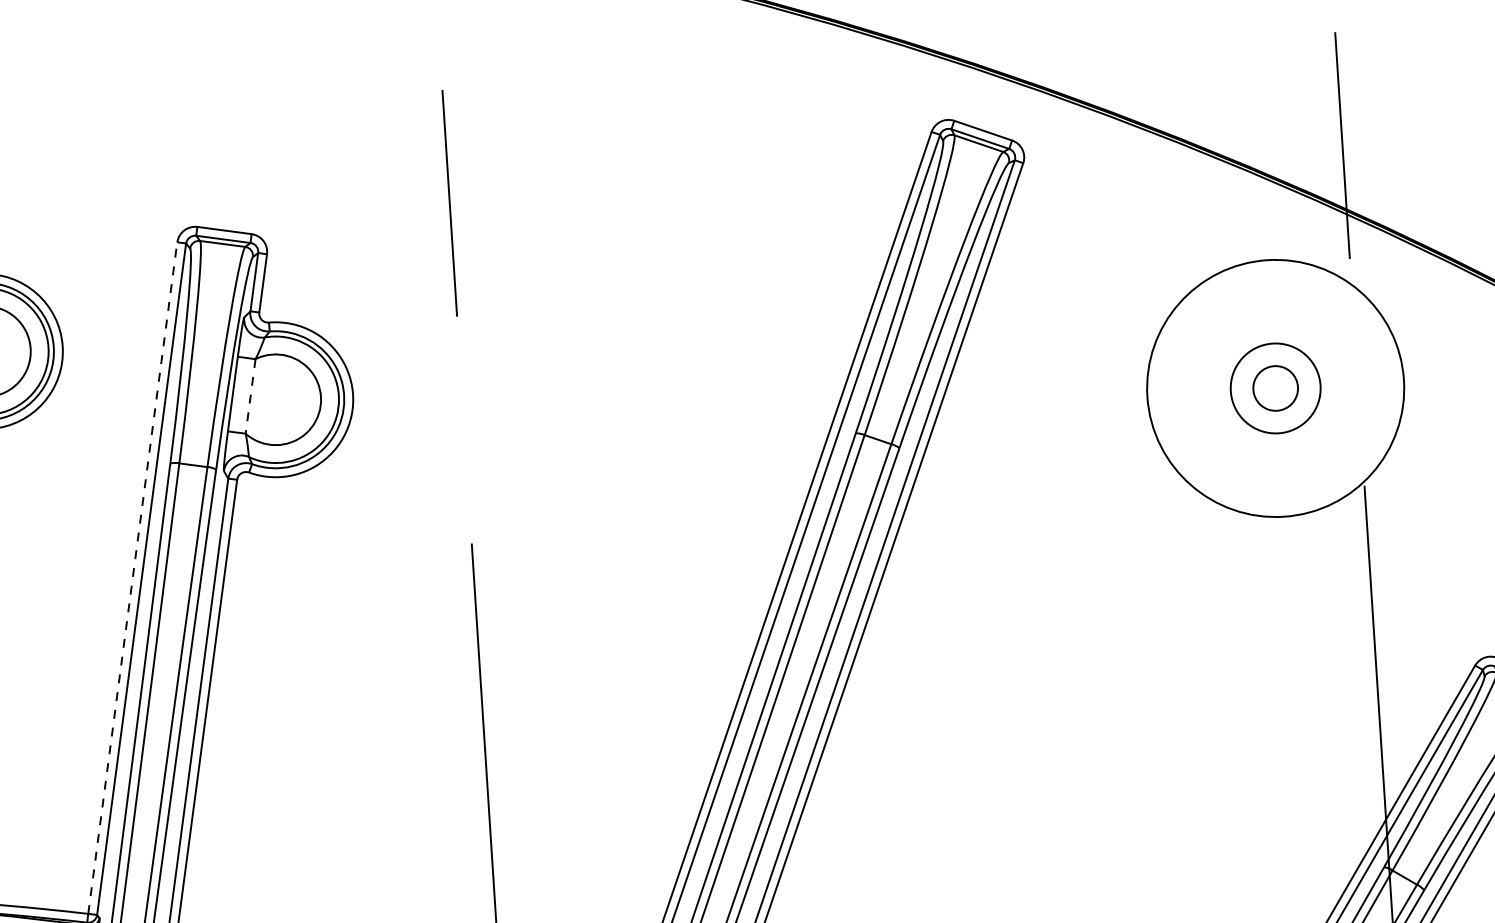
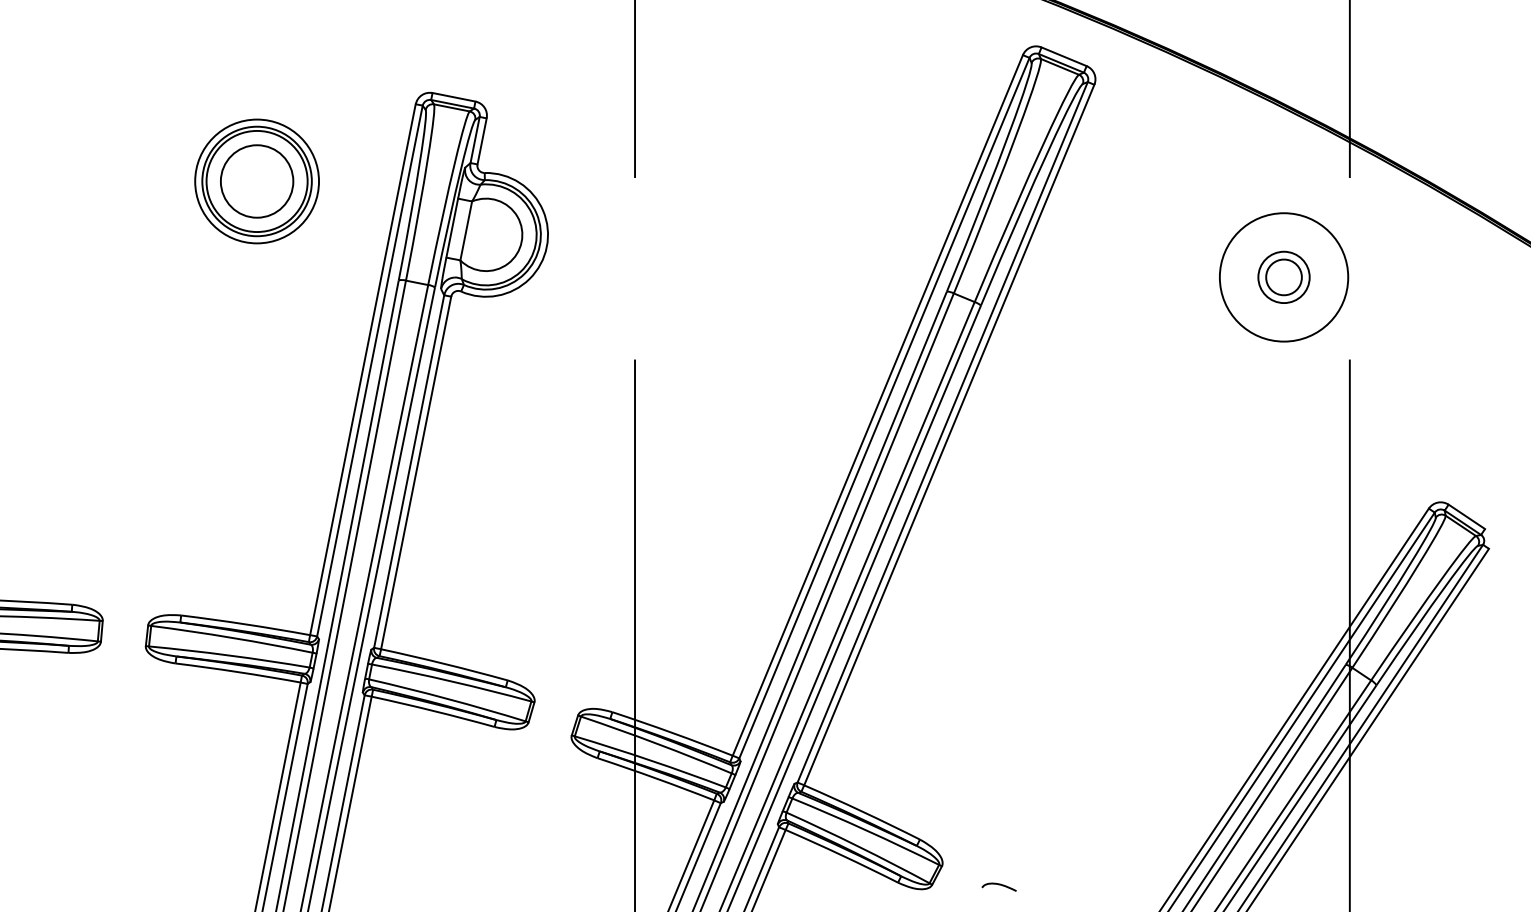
circle: (1275, 388) -> (1283, 277), size x0.62
circle: (1275, 388) -> (1283, 277), size x0.71
line: (250, 397) -> (466, 231), dashed -> solid
line: (132, 577) -> (362, 369), dashed -> solid

